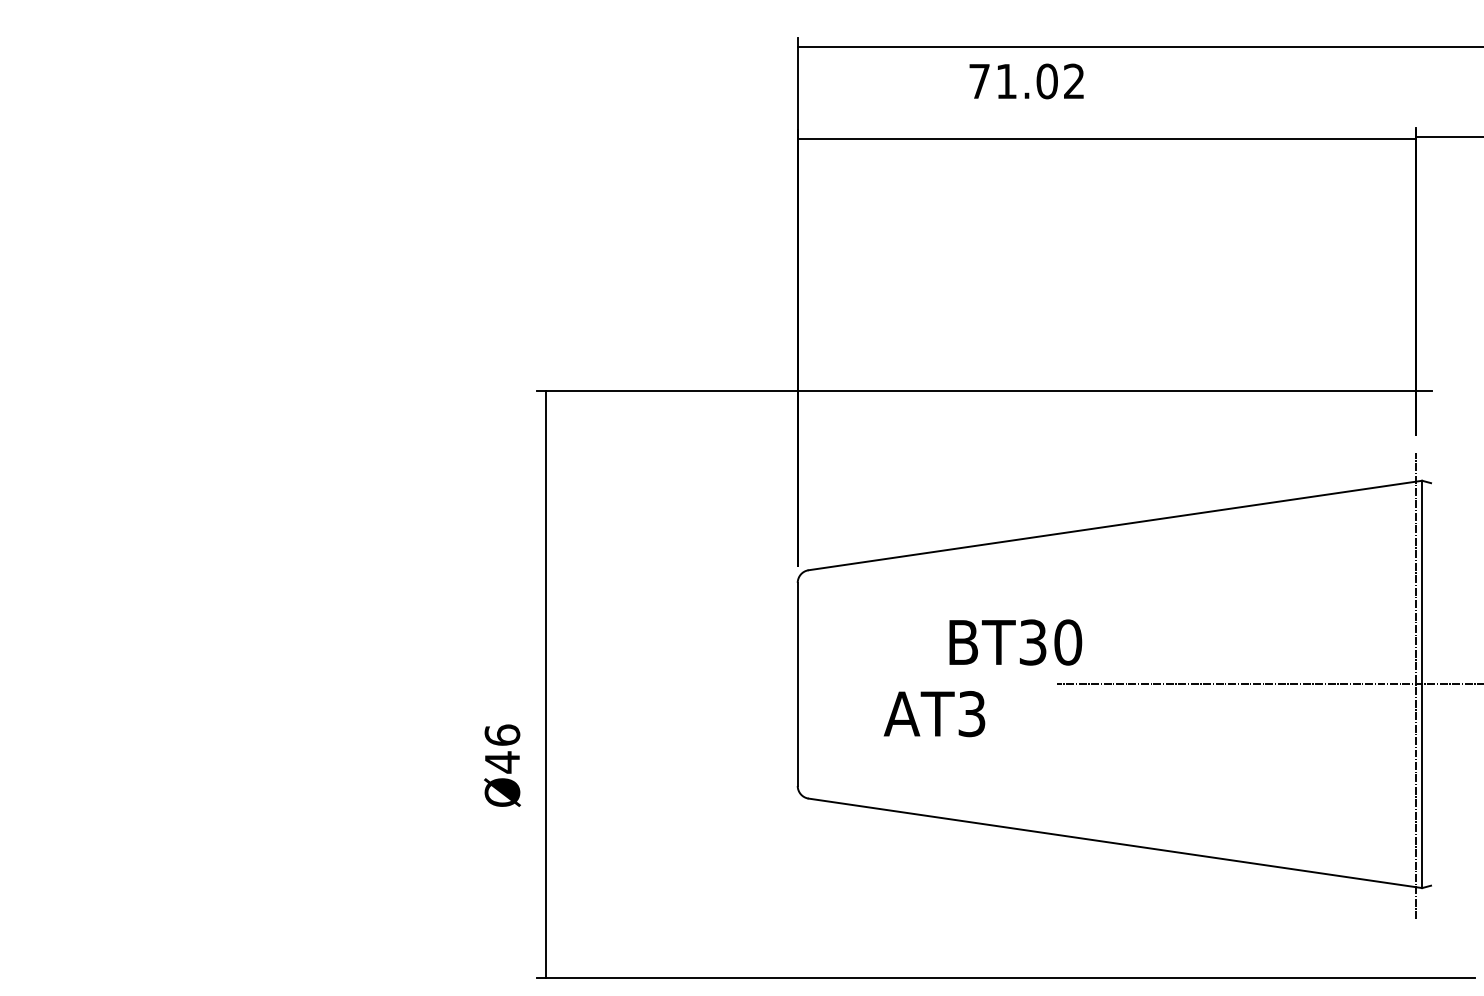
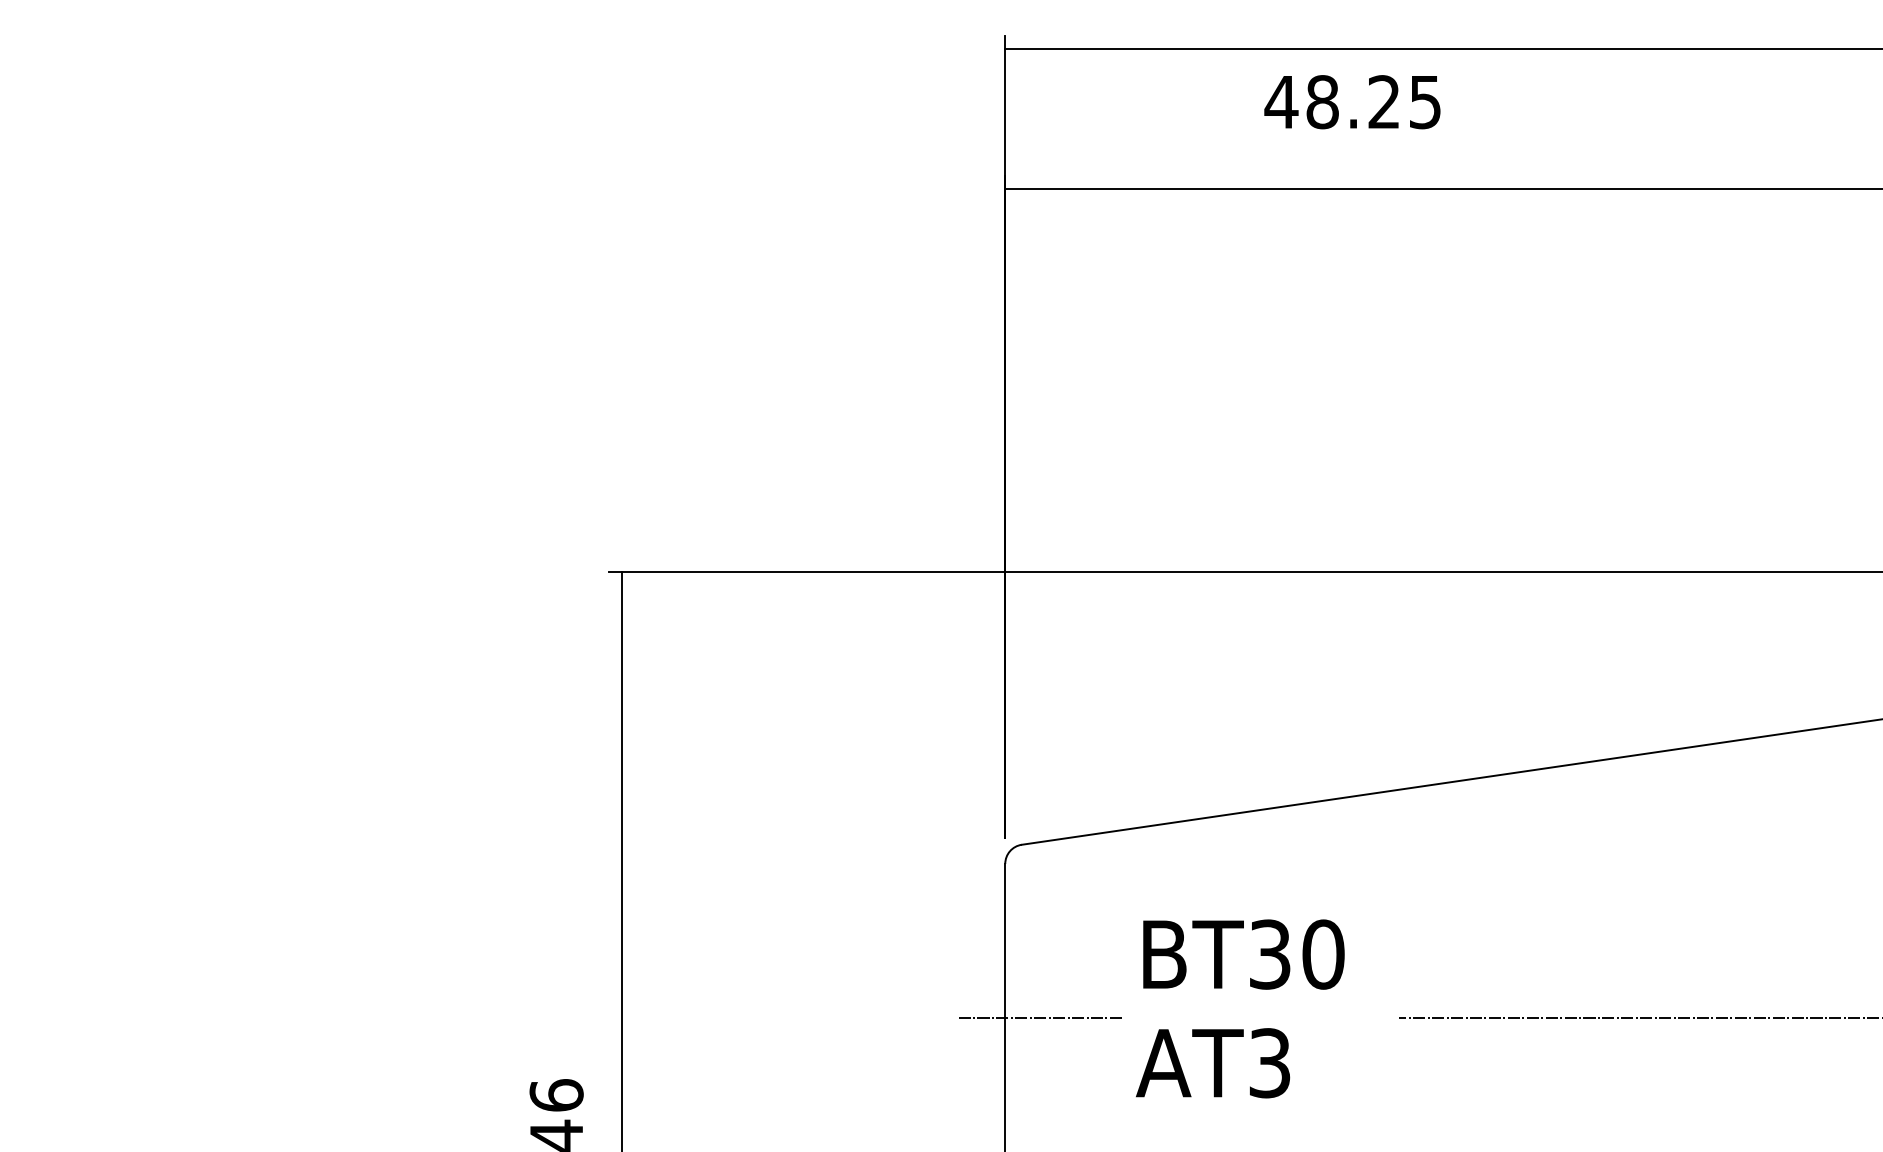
text: (1026, 81) -> (1352, 102), 71.02 -> 48.25
text: (1015, 642) -> (1243, 954), moved
line: (820, 684) -> (1039, 1018), added

